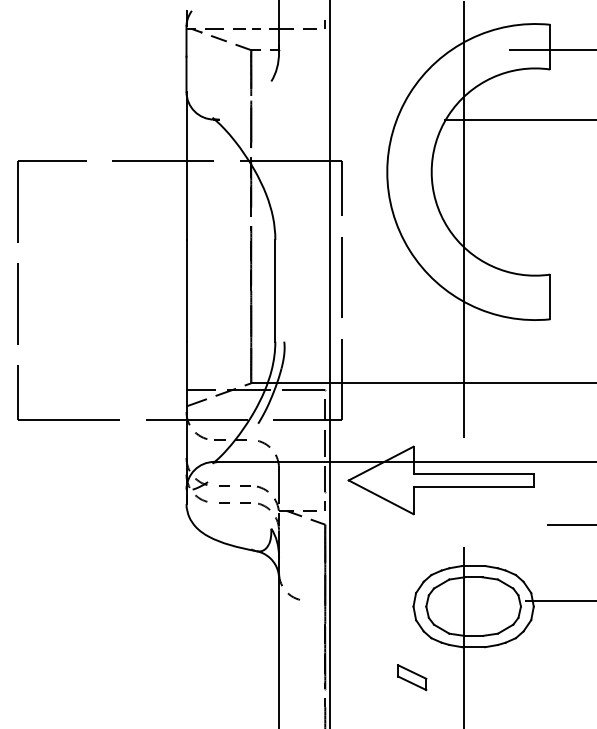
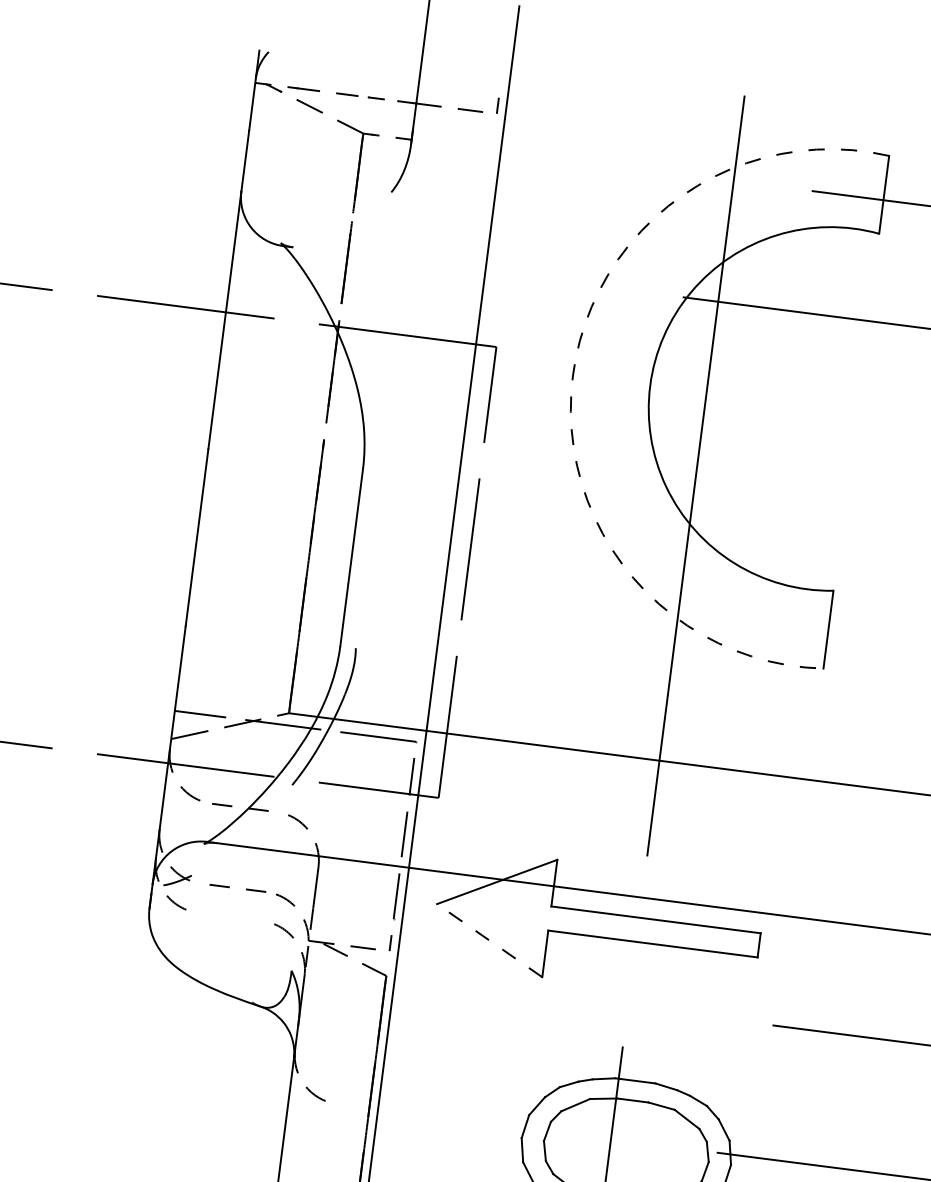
arc: (387, 172) -> (573, 376), solid -> dashed
line: (381, 497) -> (490, 941), solid -> dashed
line: (229, 502) -> (224, 915), removed

